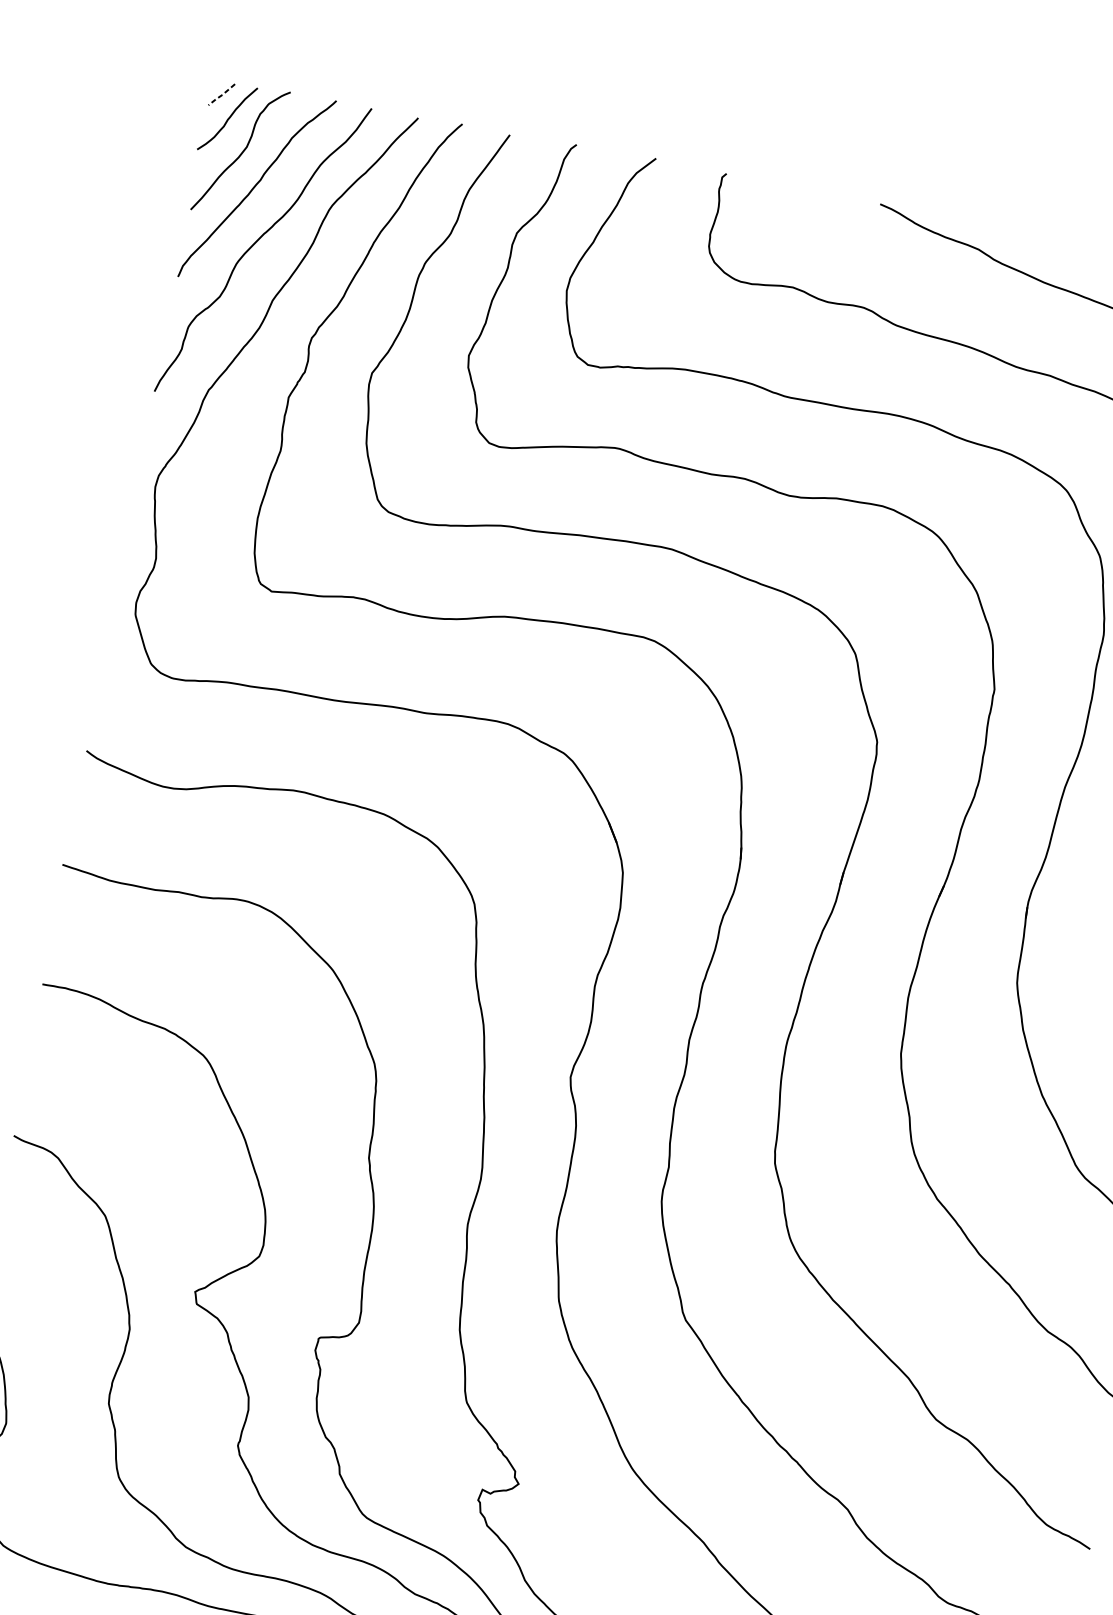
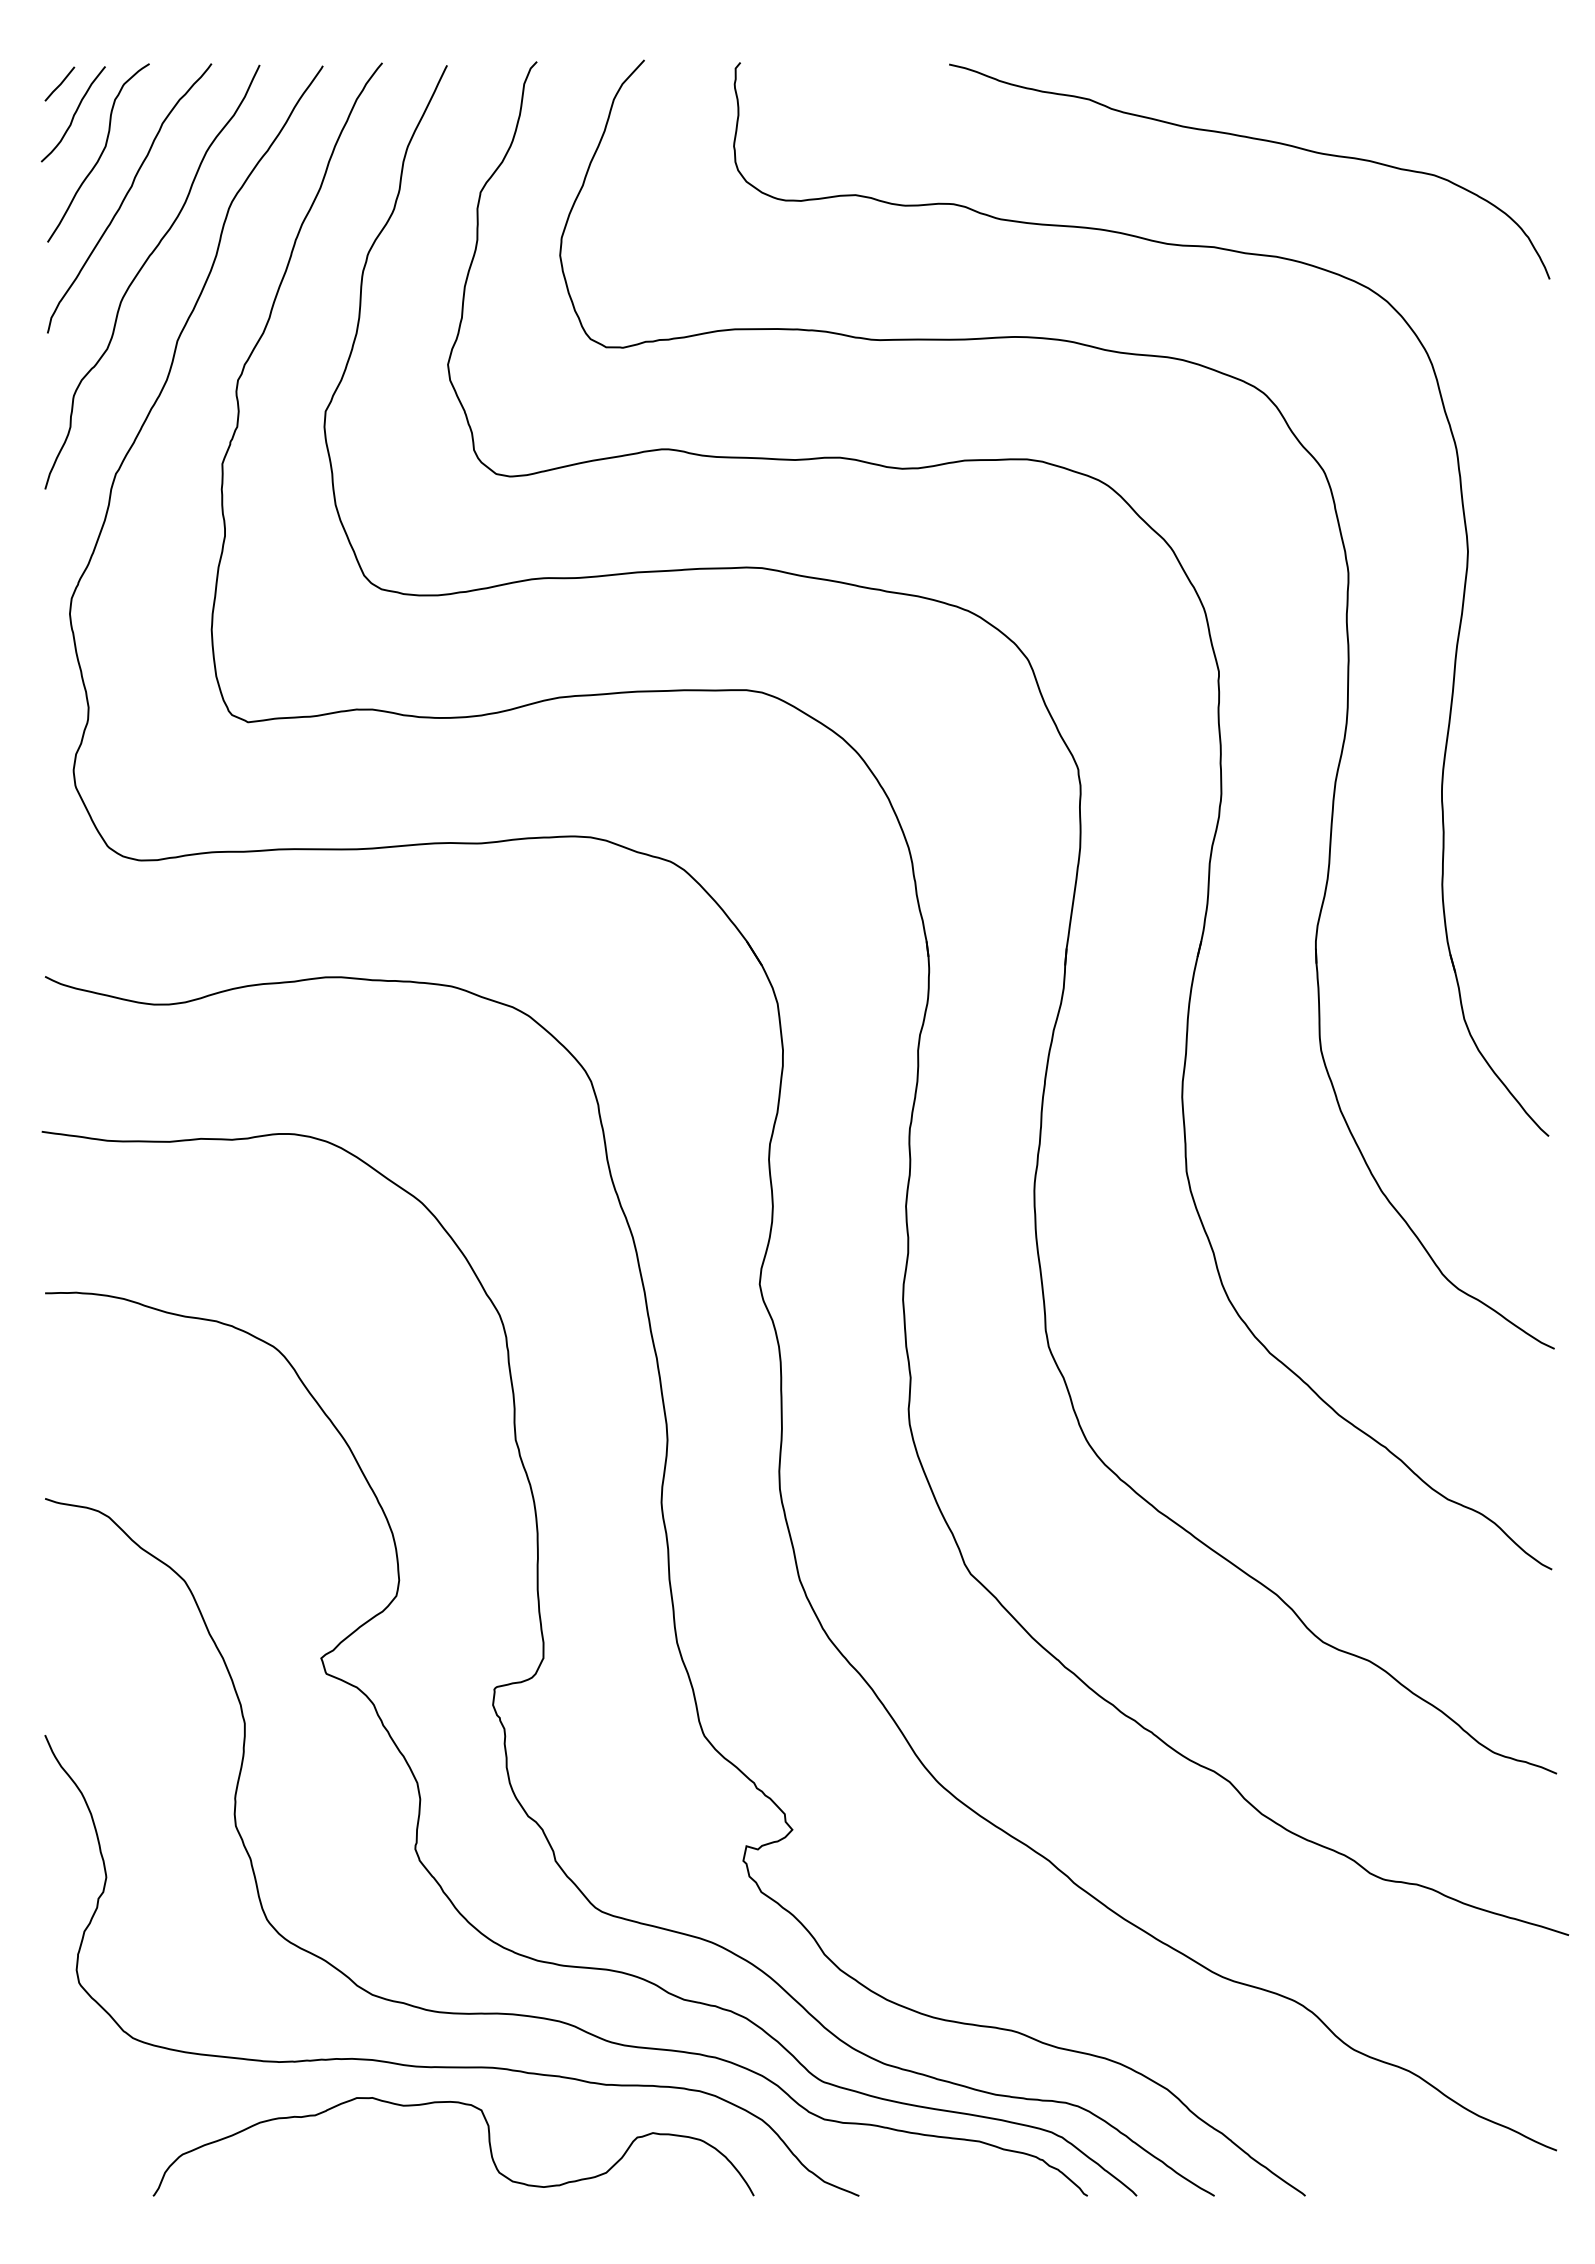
line: (221, 95) -> (59, 85), dashed -> solid

